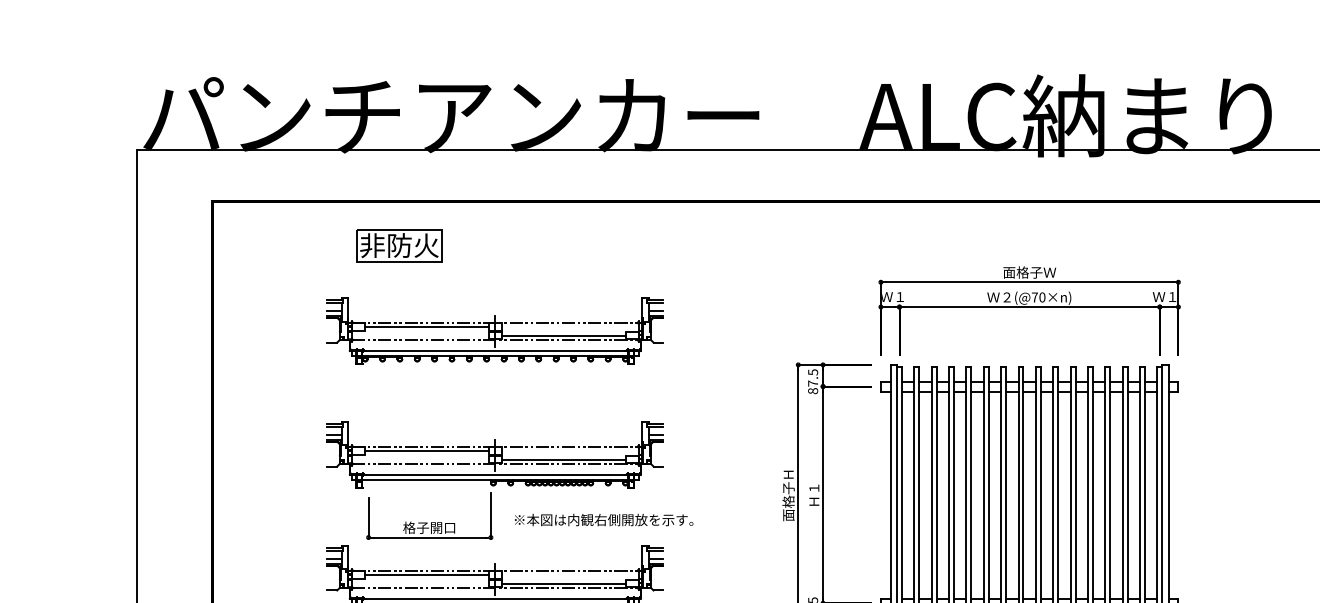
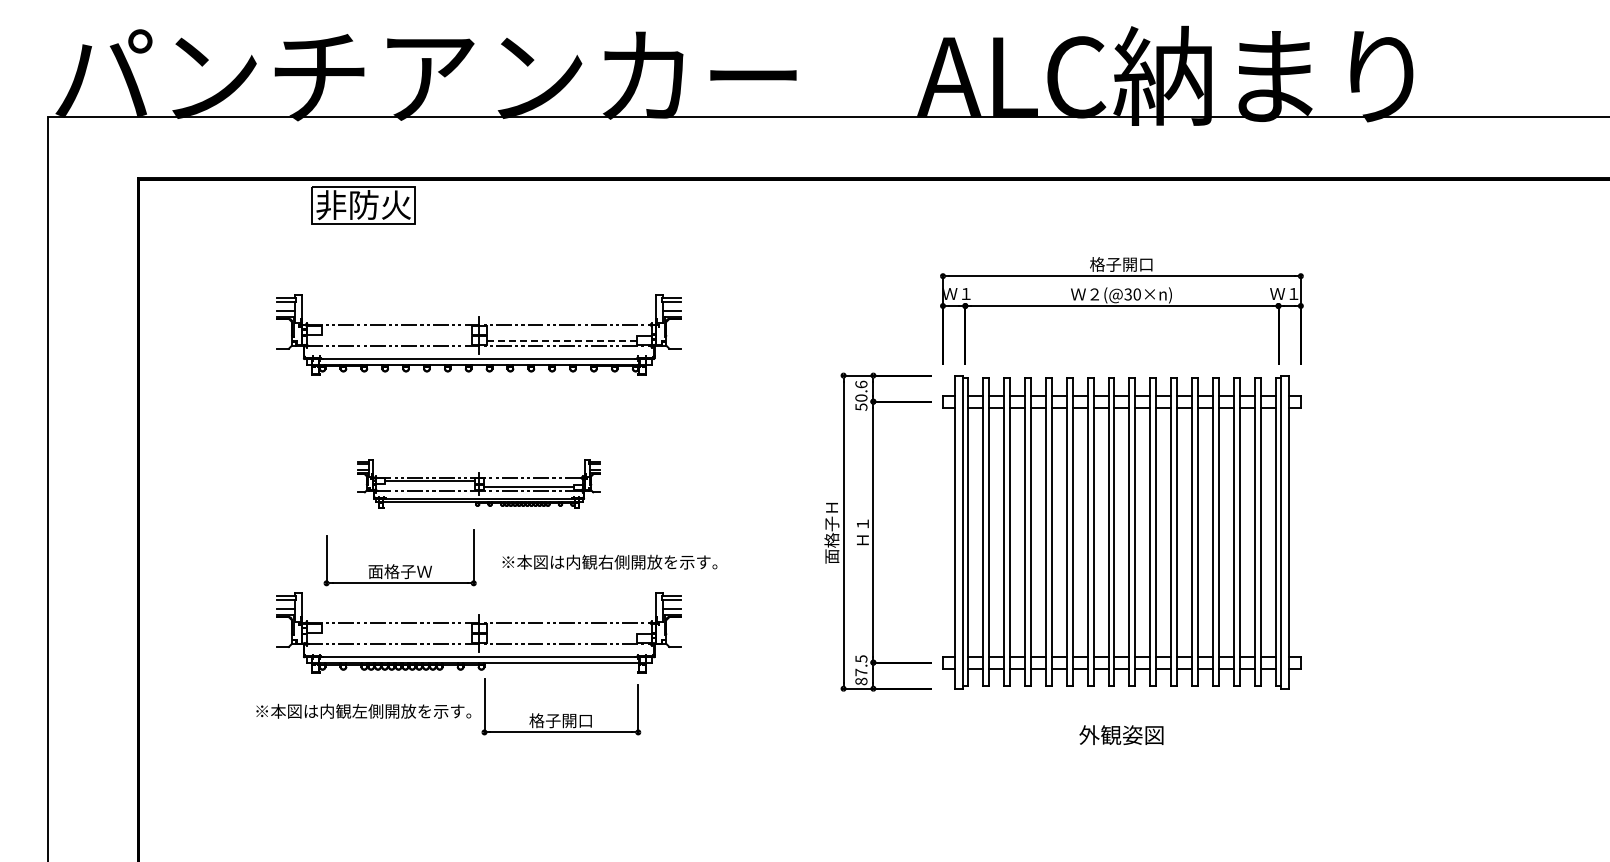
part: (399, 245) -> (363, 205), moved
text: (1029, 272) -> (1121, 264), 面格子Ｗ -> 格子開口
text: (1034, 297) -> (1127, 294), (@70×n) -> (@30×n)
line: (426, 327) -> (396, 330), removed
line: (564, 335) -> (562, 340), solid -> dashed
text: (813, 381) -> (861, 395), 87.5 -> 50.6
part: (494, 454) -> (478, 483), size x0.6
text: (429, 527) -> (399, 571), 格子開口 -> 面格子Ｗ
line: (426, 575) -> (396, 628), removed
line: (563, 583) -> (561, 638), removed

